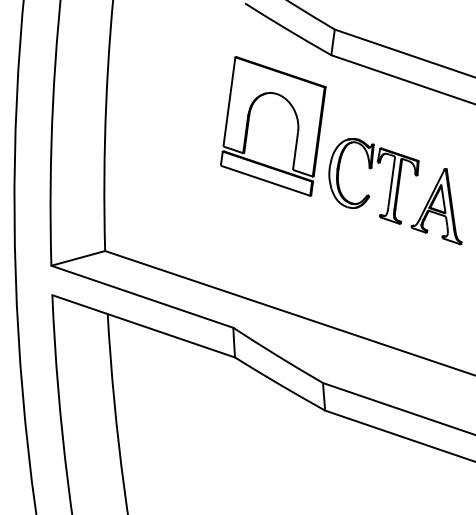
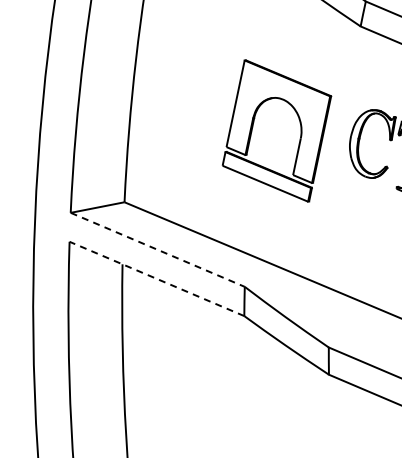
part: (296, 120) -> (300, 126), moved
line: (142, 296) -> (157, 249), solid -> dashed
line: (143, 326) -> (156, 279), solid -> dashed

